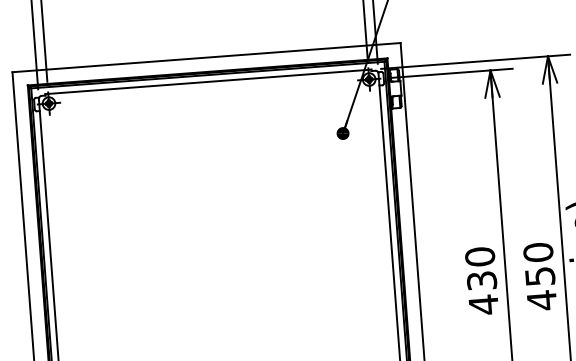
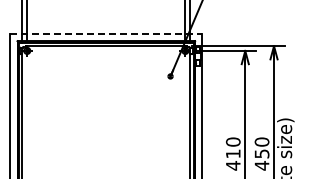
line: (207, 58) -> (106, 34), solid -> dashed
text: (480, 280) -> (232, 153), 430 -> 410

